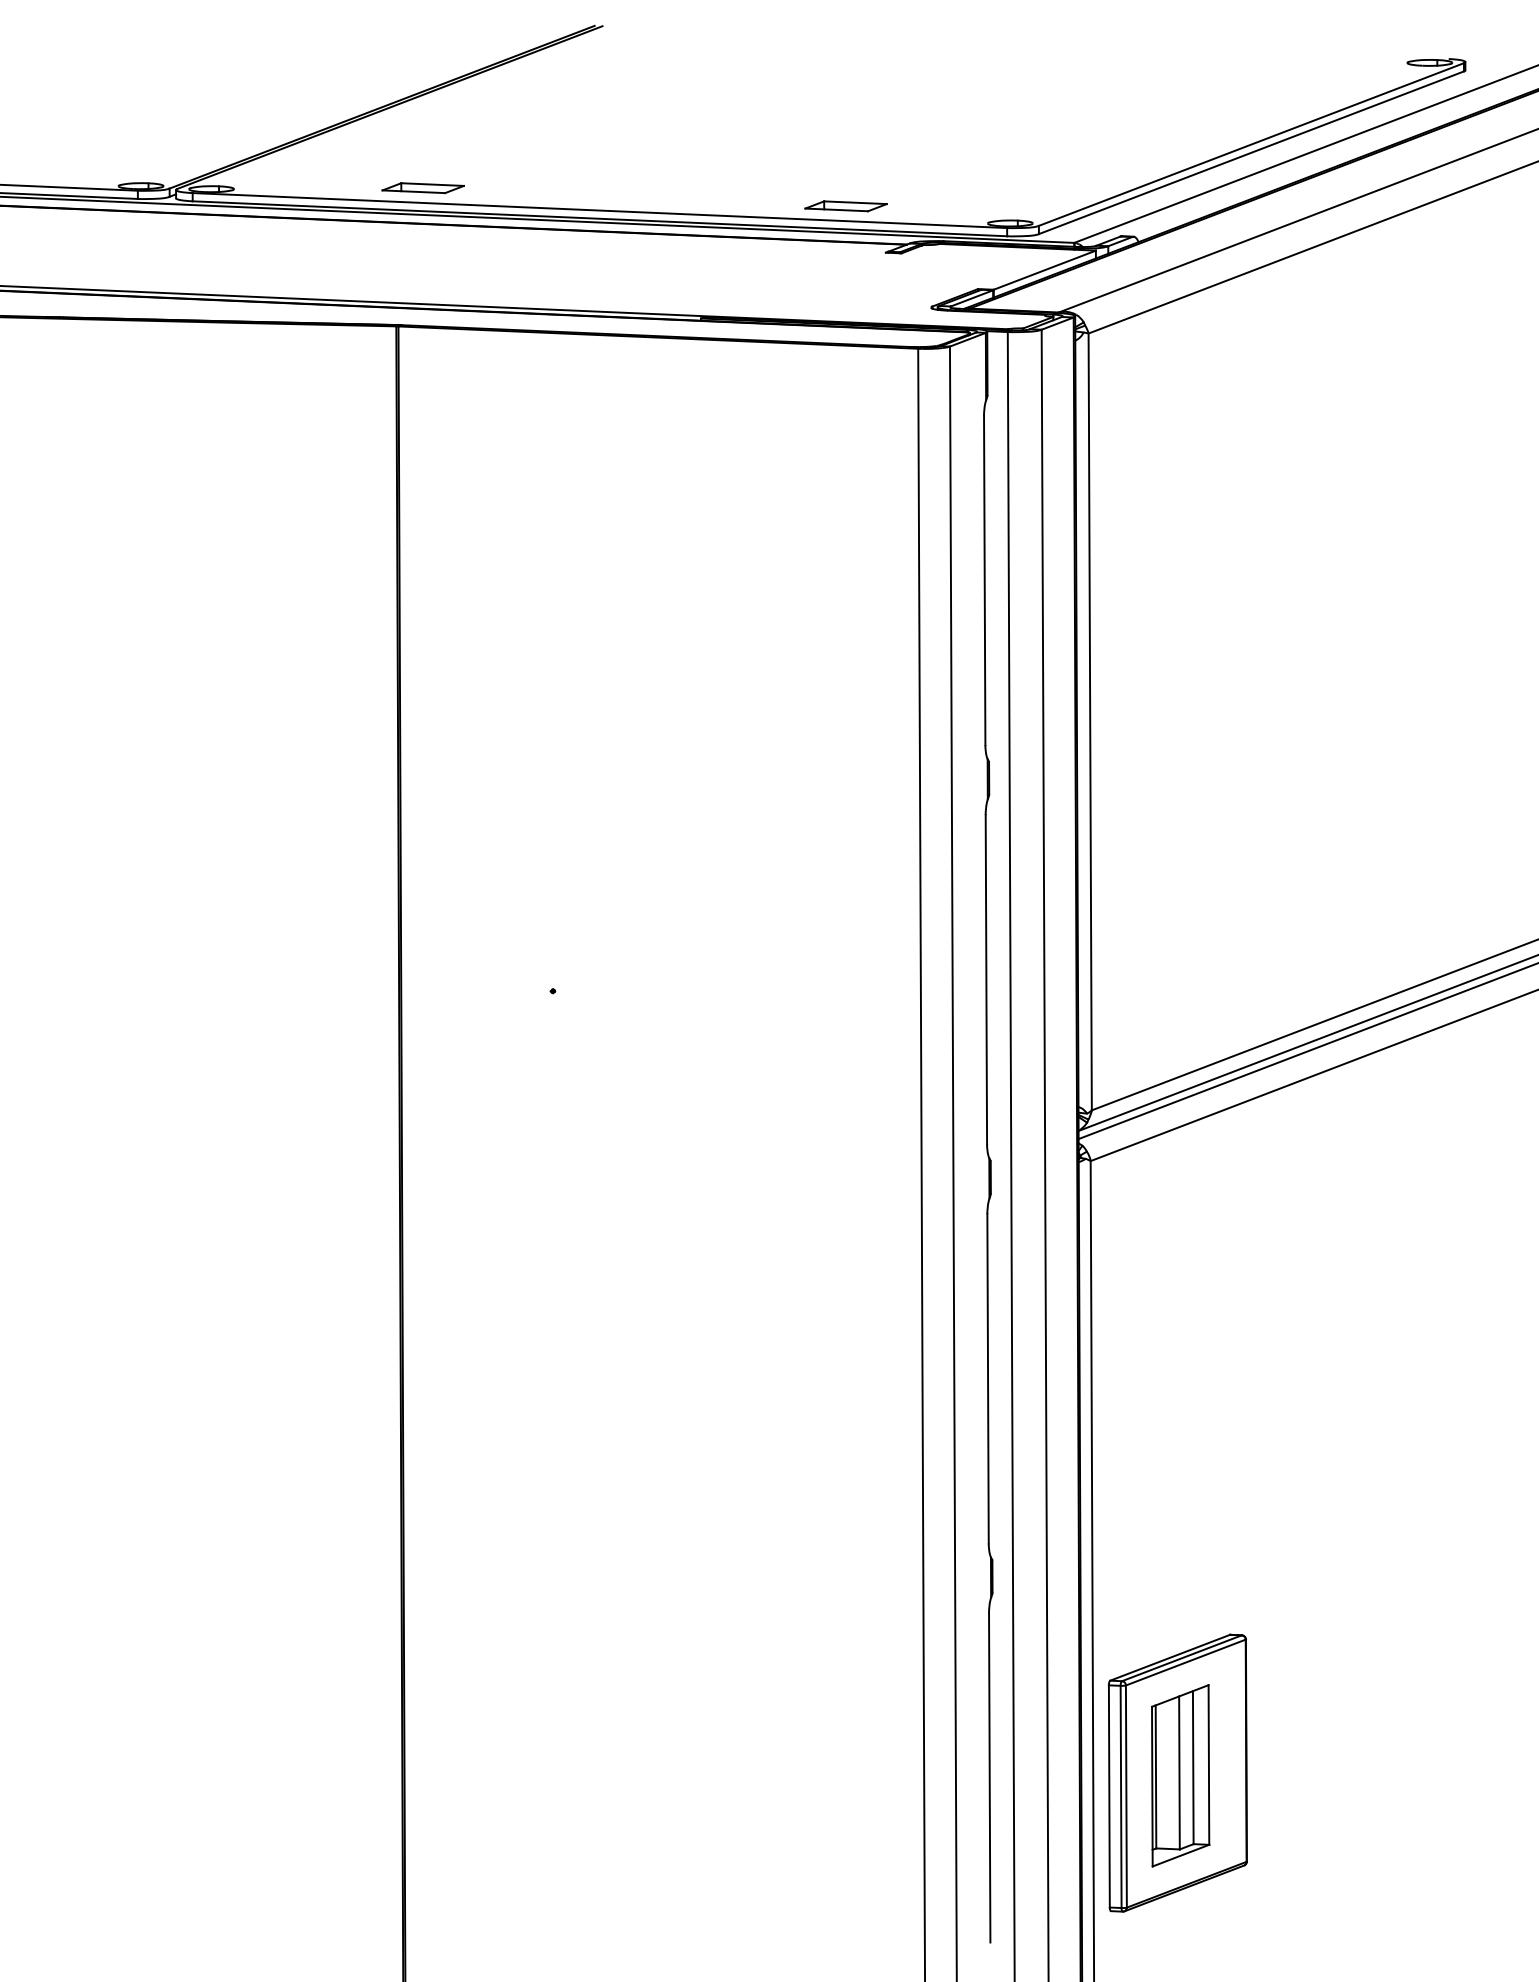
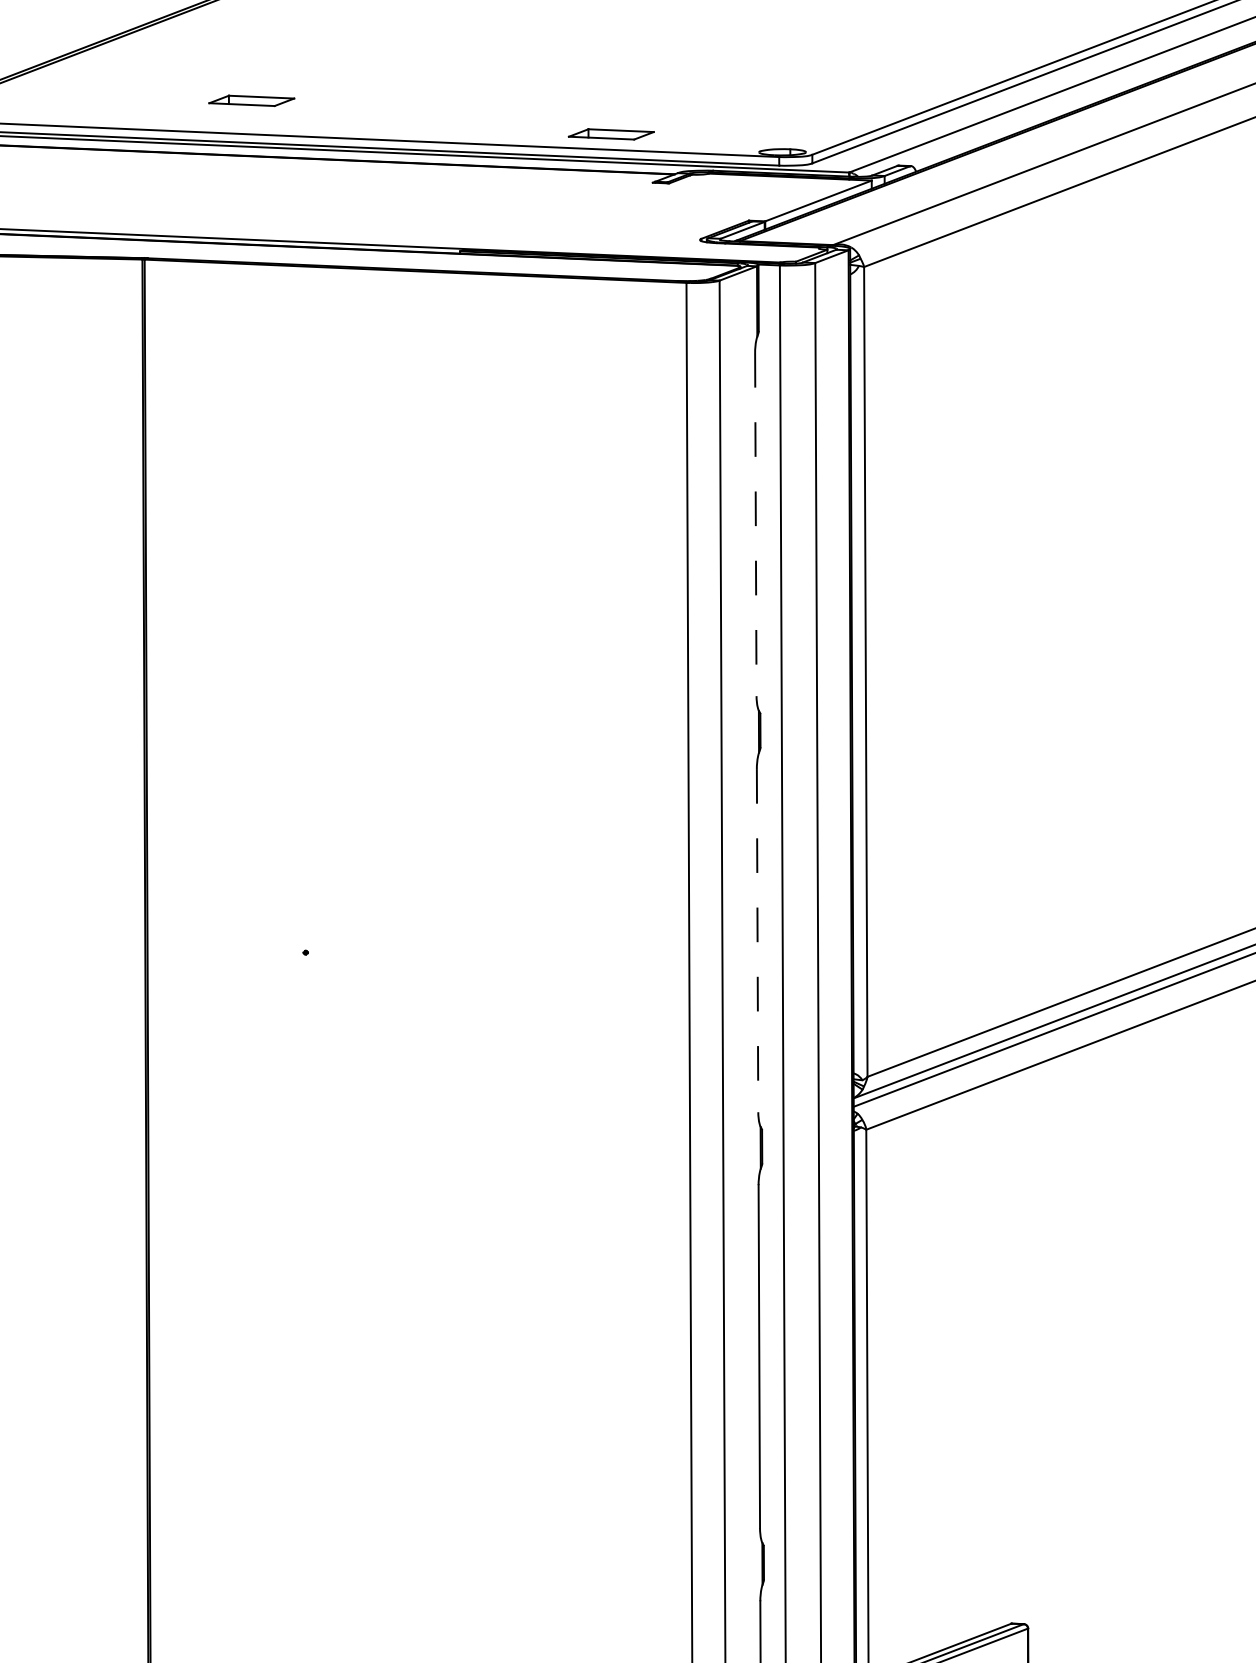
part: (422, 188) -> (251, 101), moved
line: (984, 580) -> (755, 524), solid -> dashed
line: (986, 979) -> (757, 940), solid -> dashed

